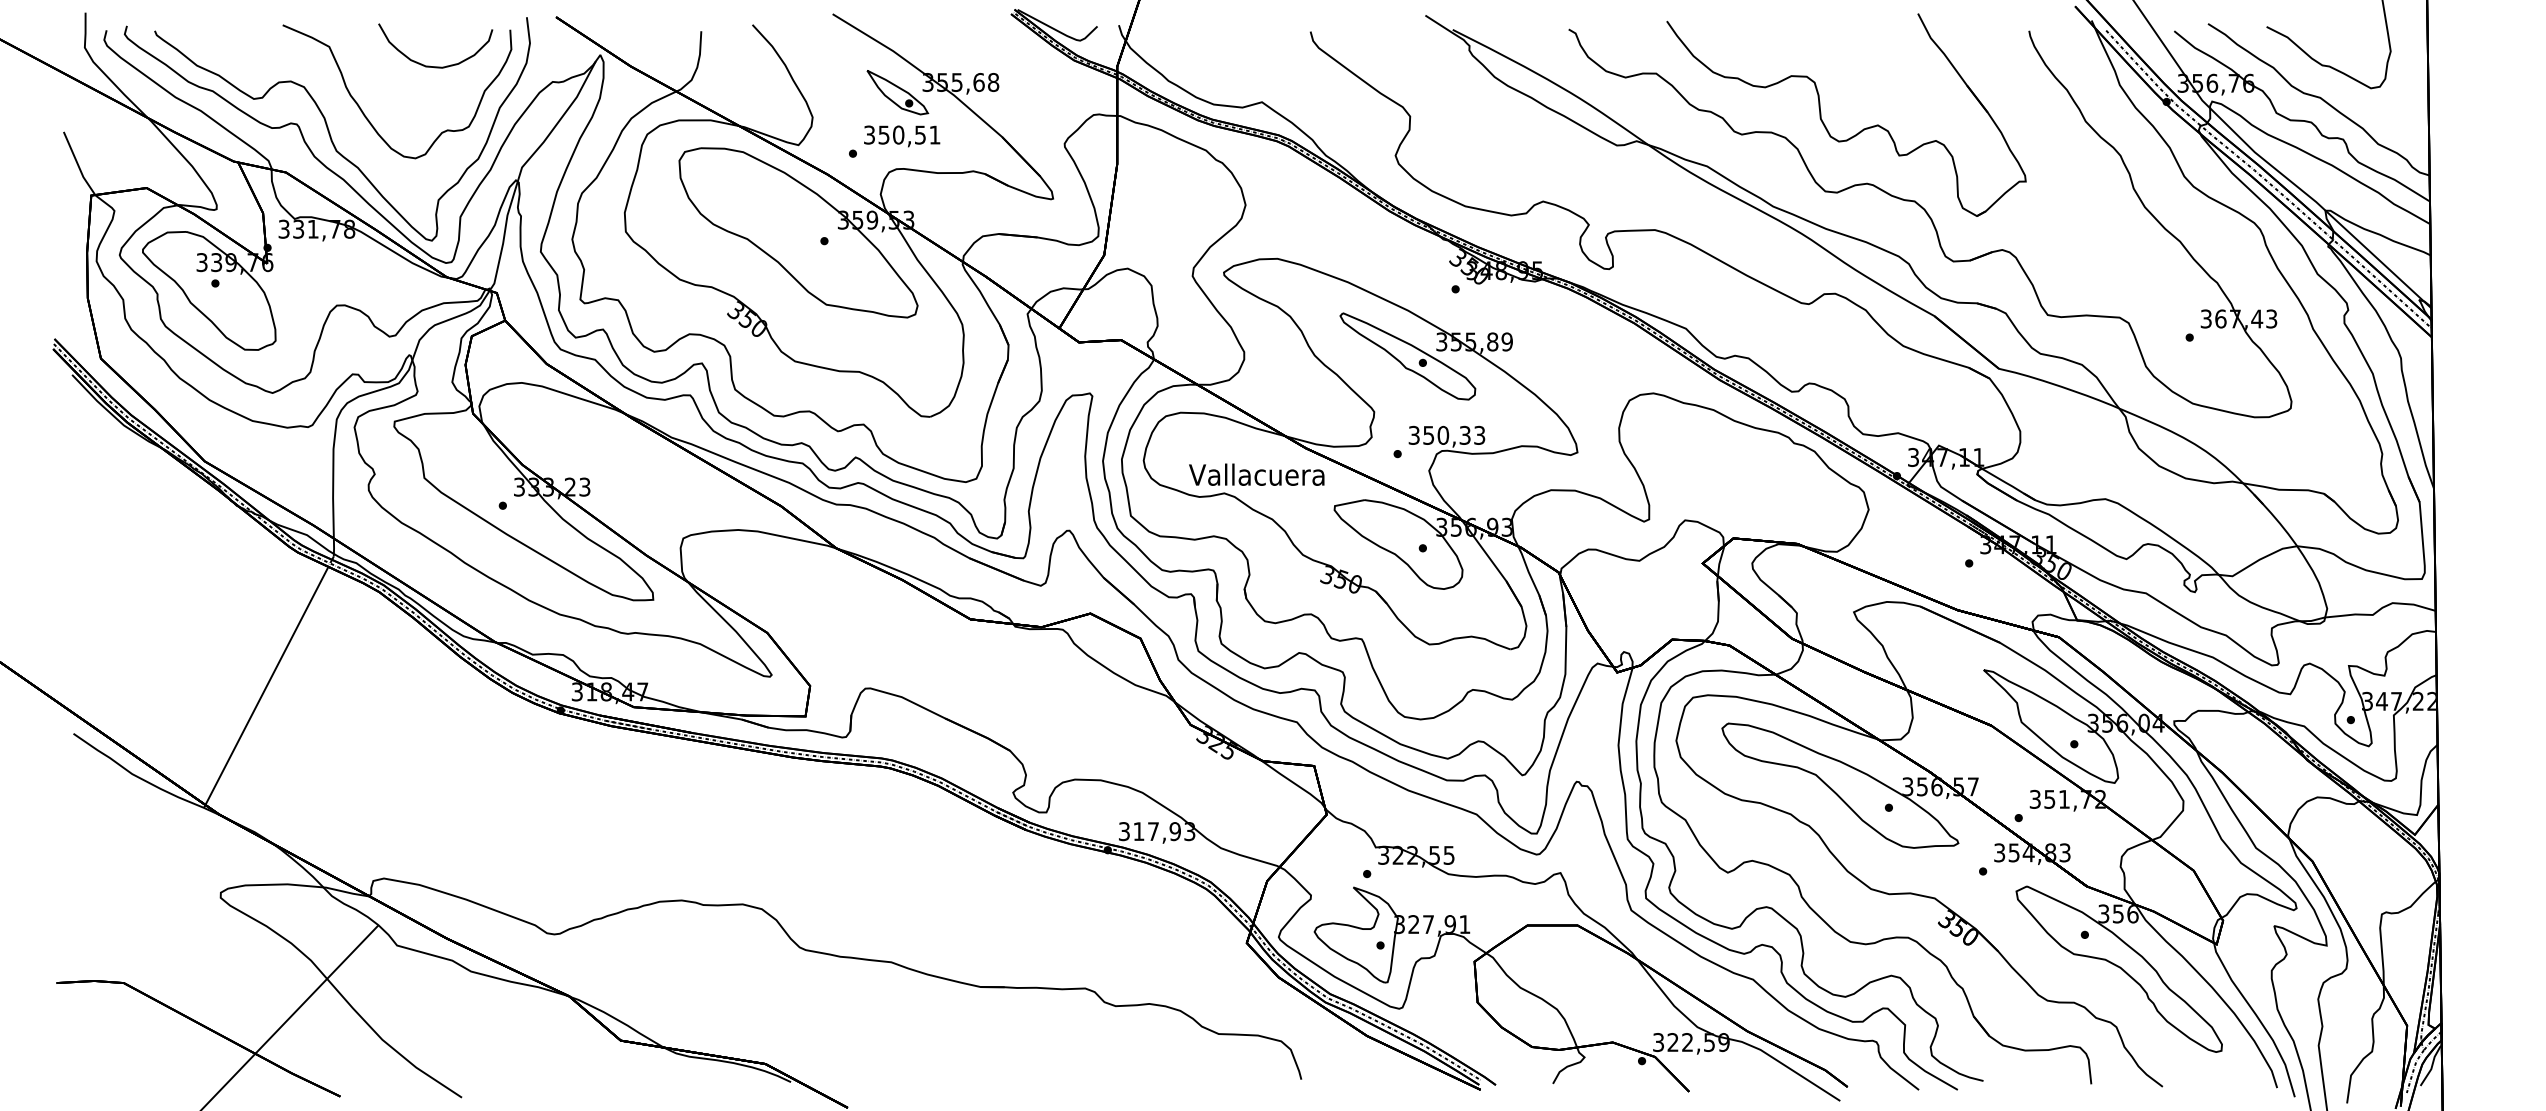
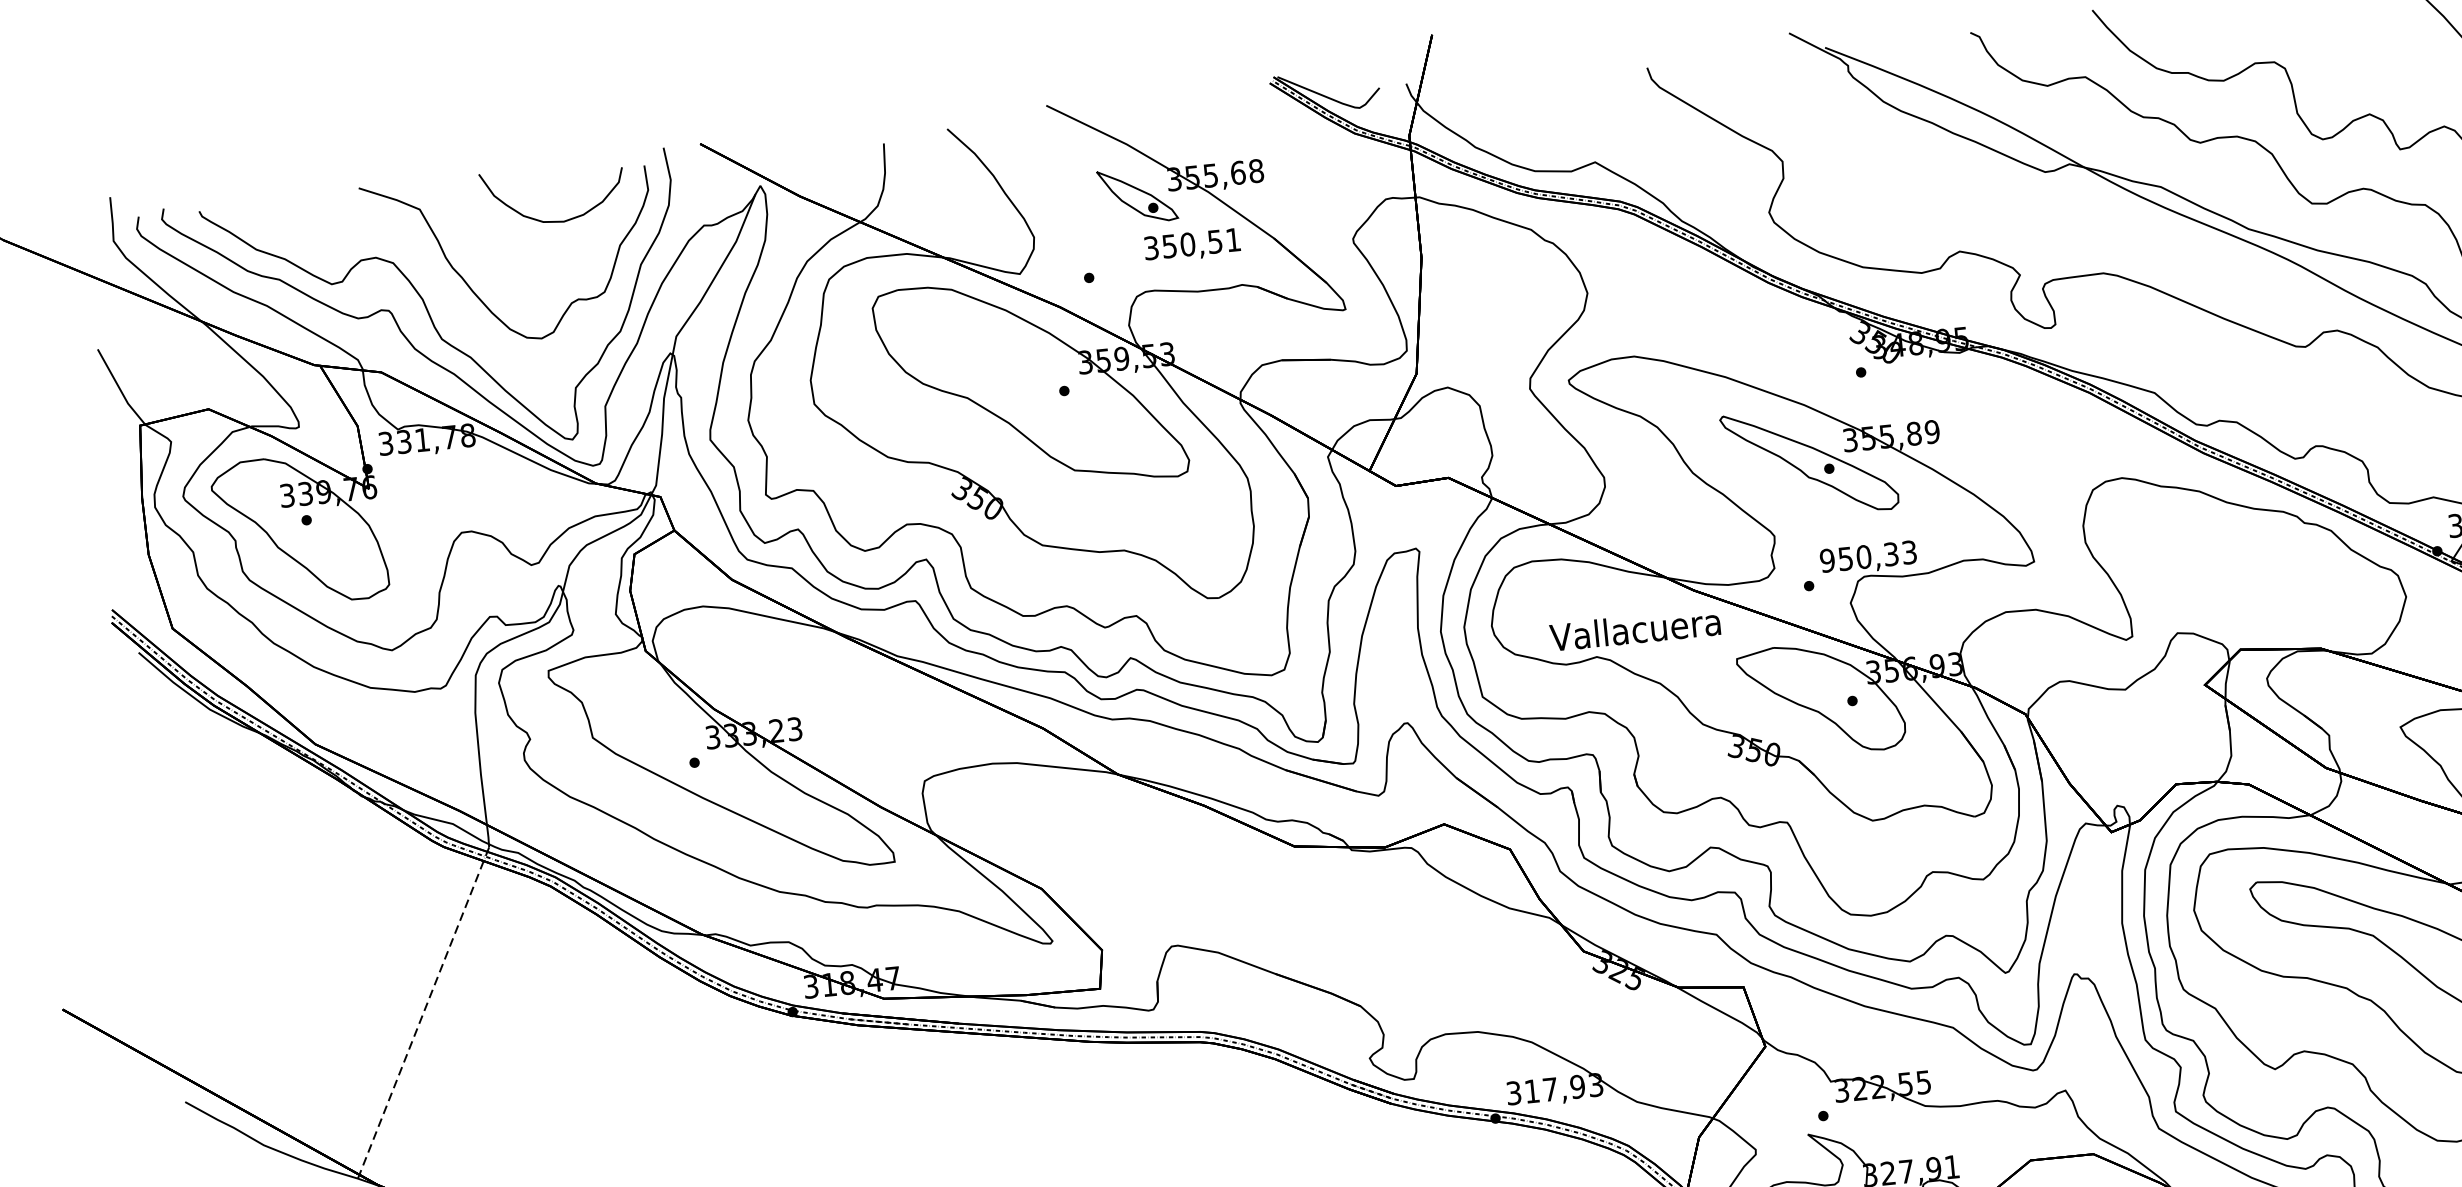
text: (902, 136) -> (1192, 245), moved
text: (1413, 435) -> (1826, 560), 350,33 -> 950,33
line: (266, 687) -> (421, 1019), solid -> dashed

